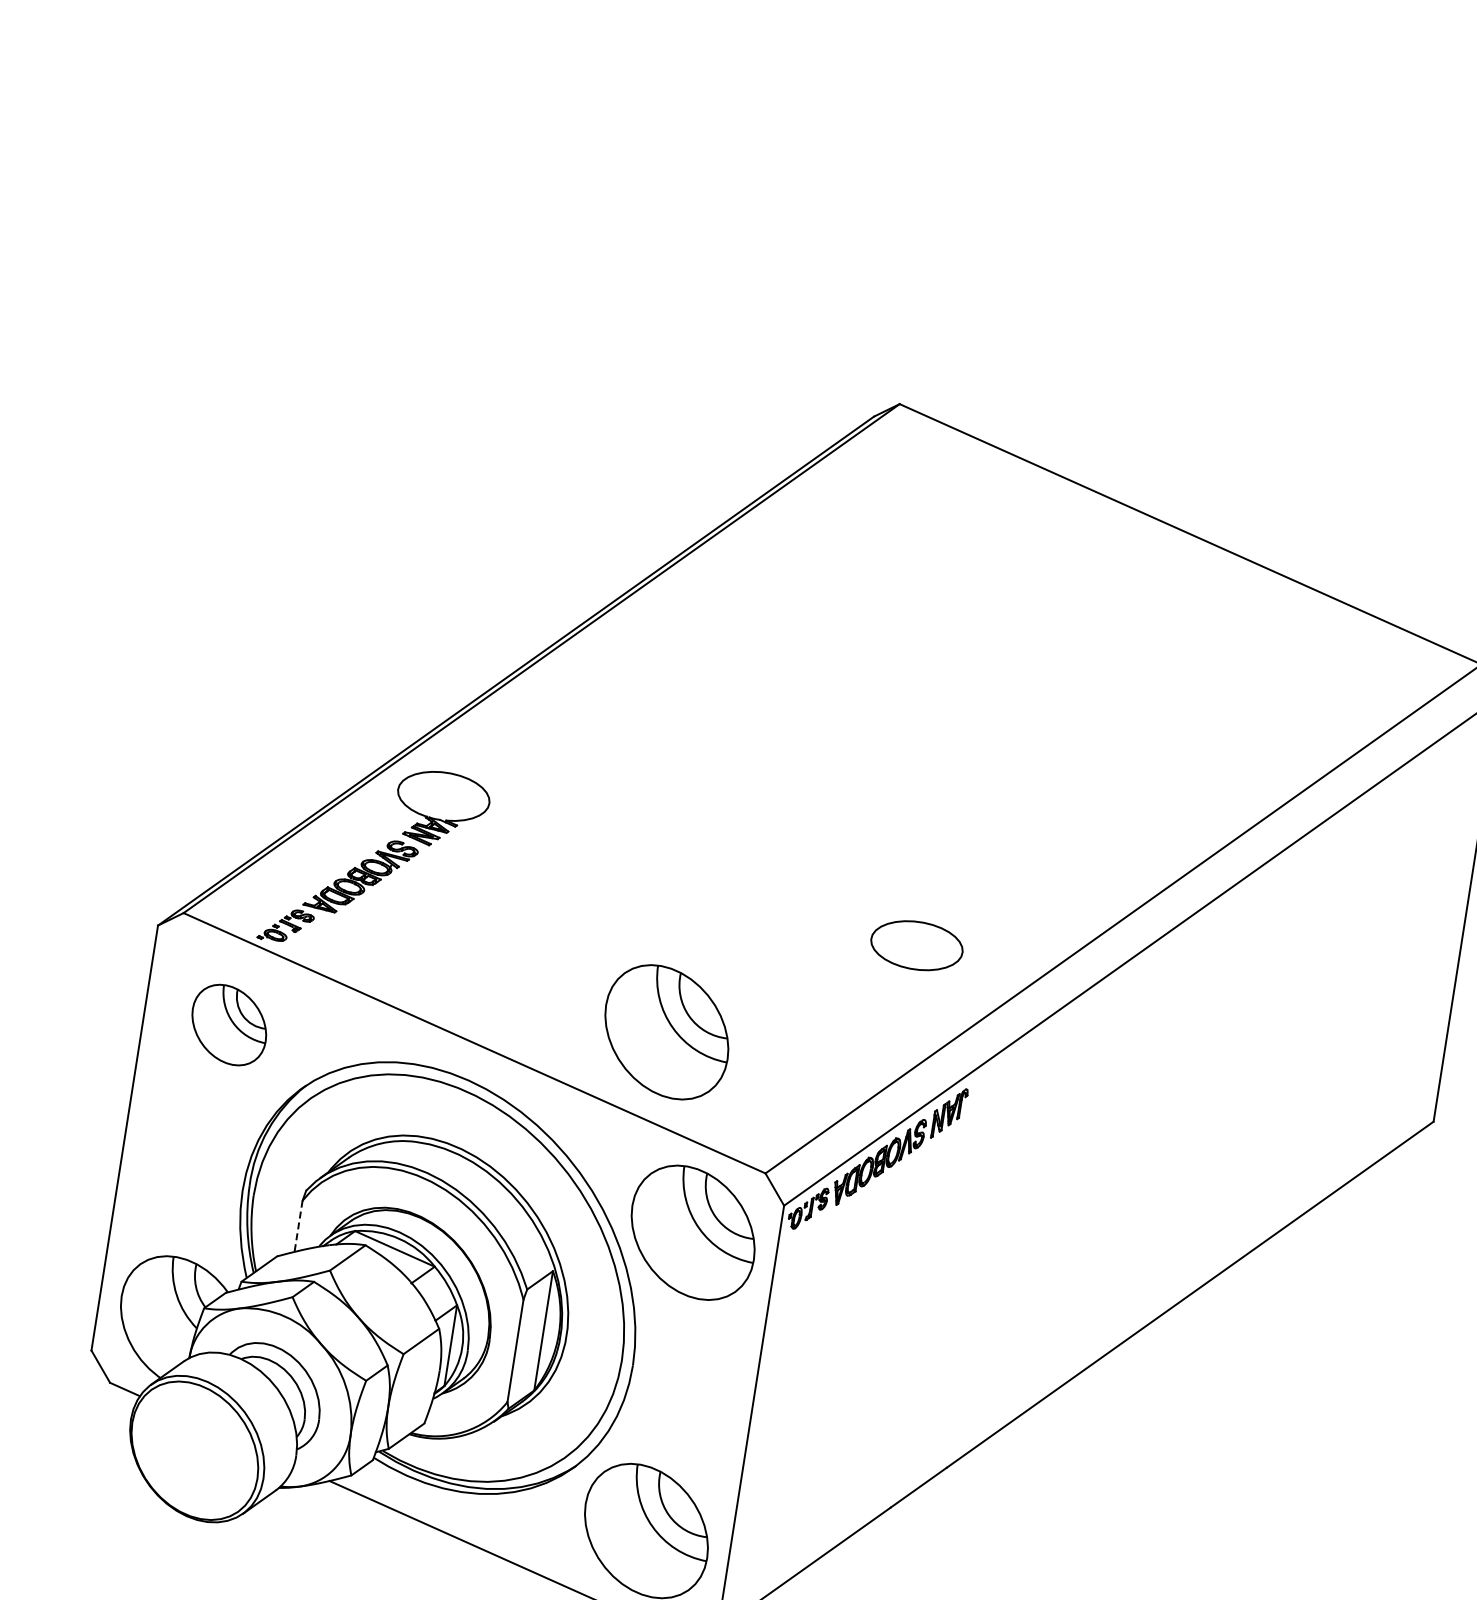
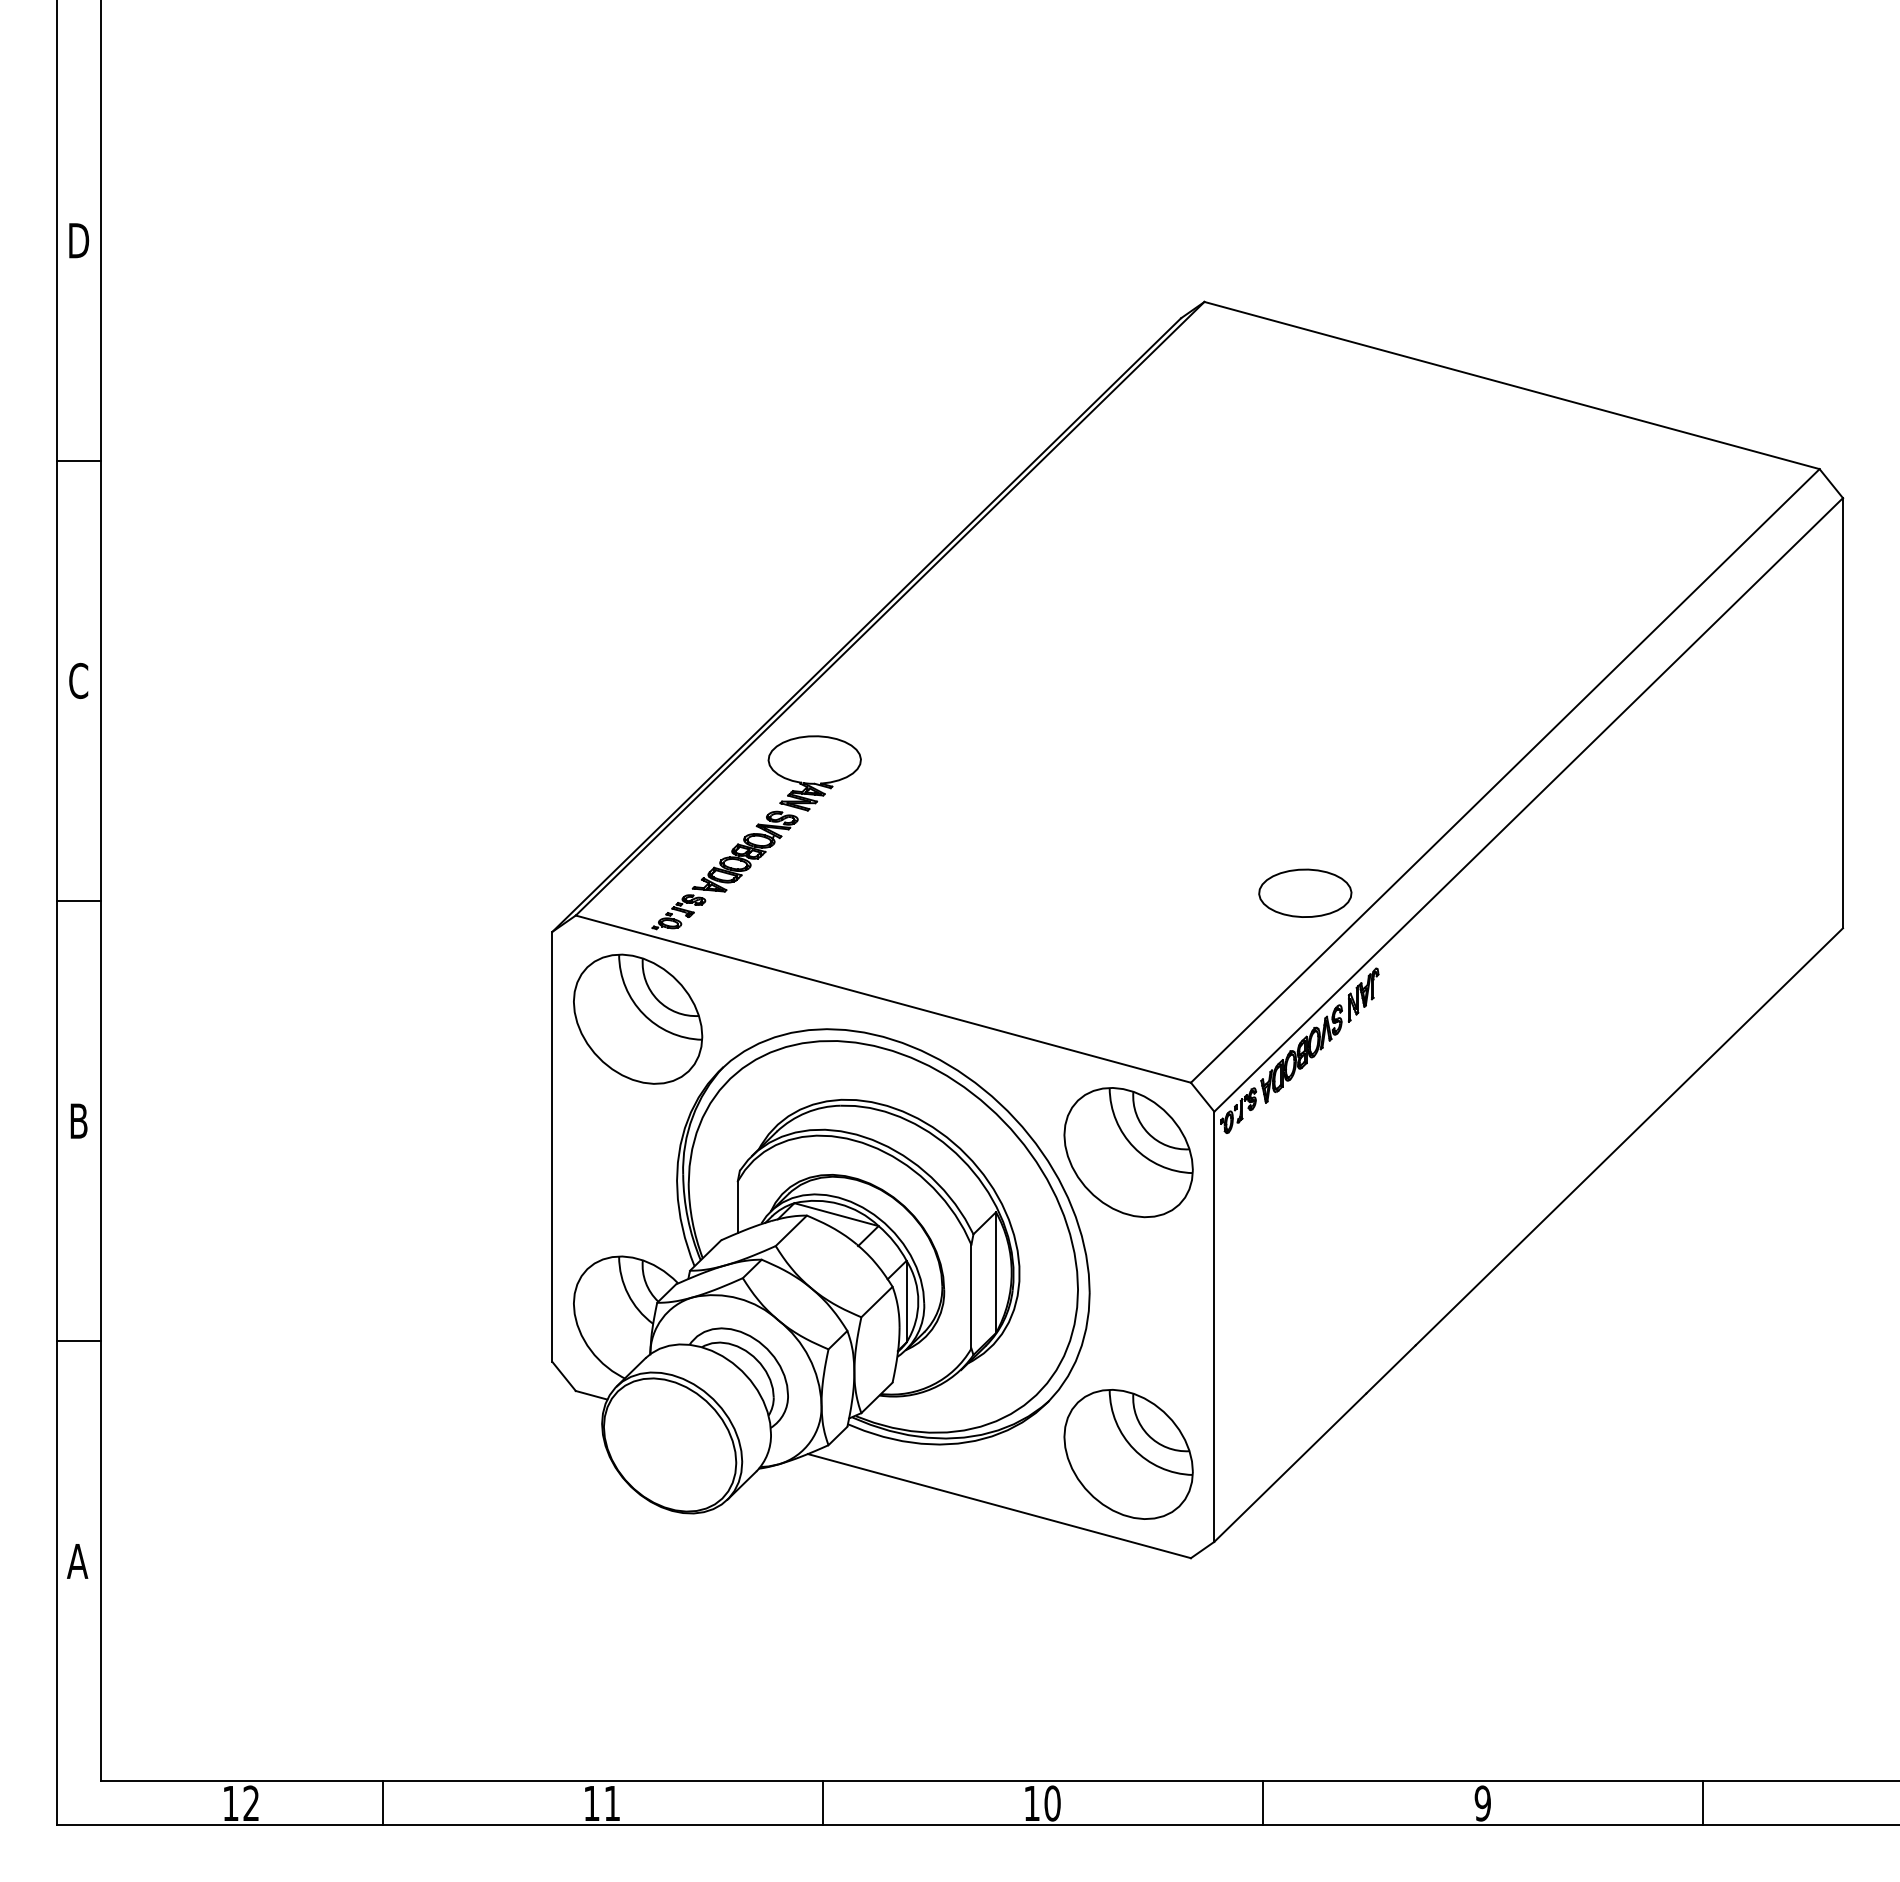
part: (917, 944) -> (1305, 892), moved
part: (229, 1024) -> (638, 1018), size x1.67
part: (666, 1032) -> (1071, 958), removed
line: (298, 1226) -> (737, 1207), dashed -> solid

